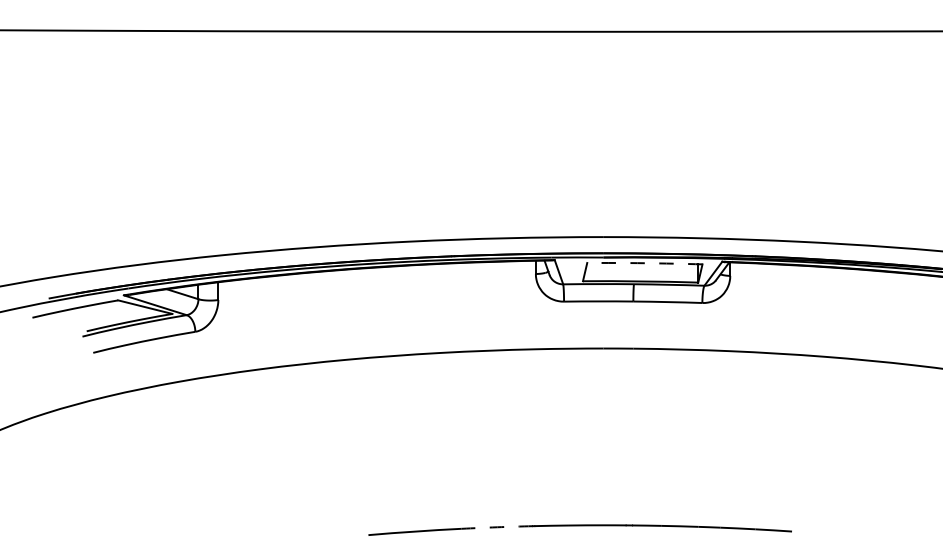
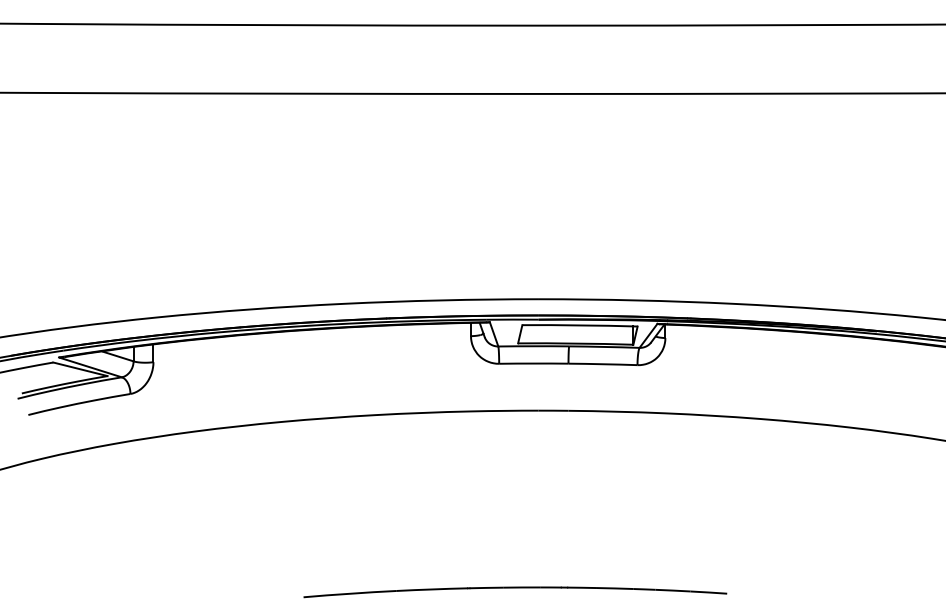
arc: (645, 263) -> (580, 325), dashed -> solid
arc: (497, 527) -> (432, 589), dashed -> solid

